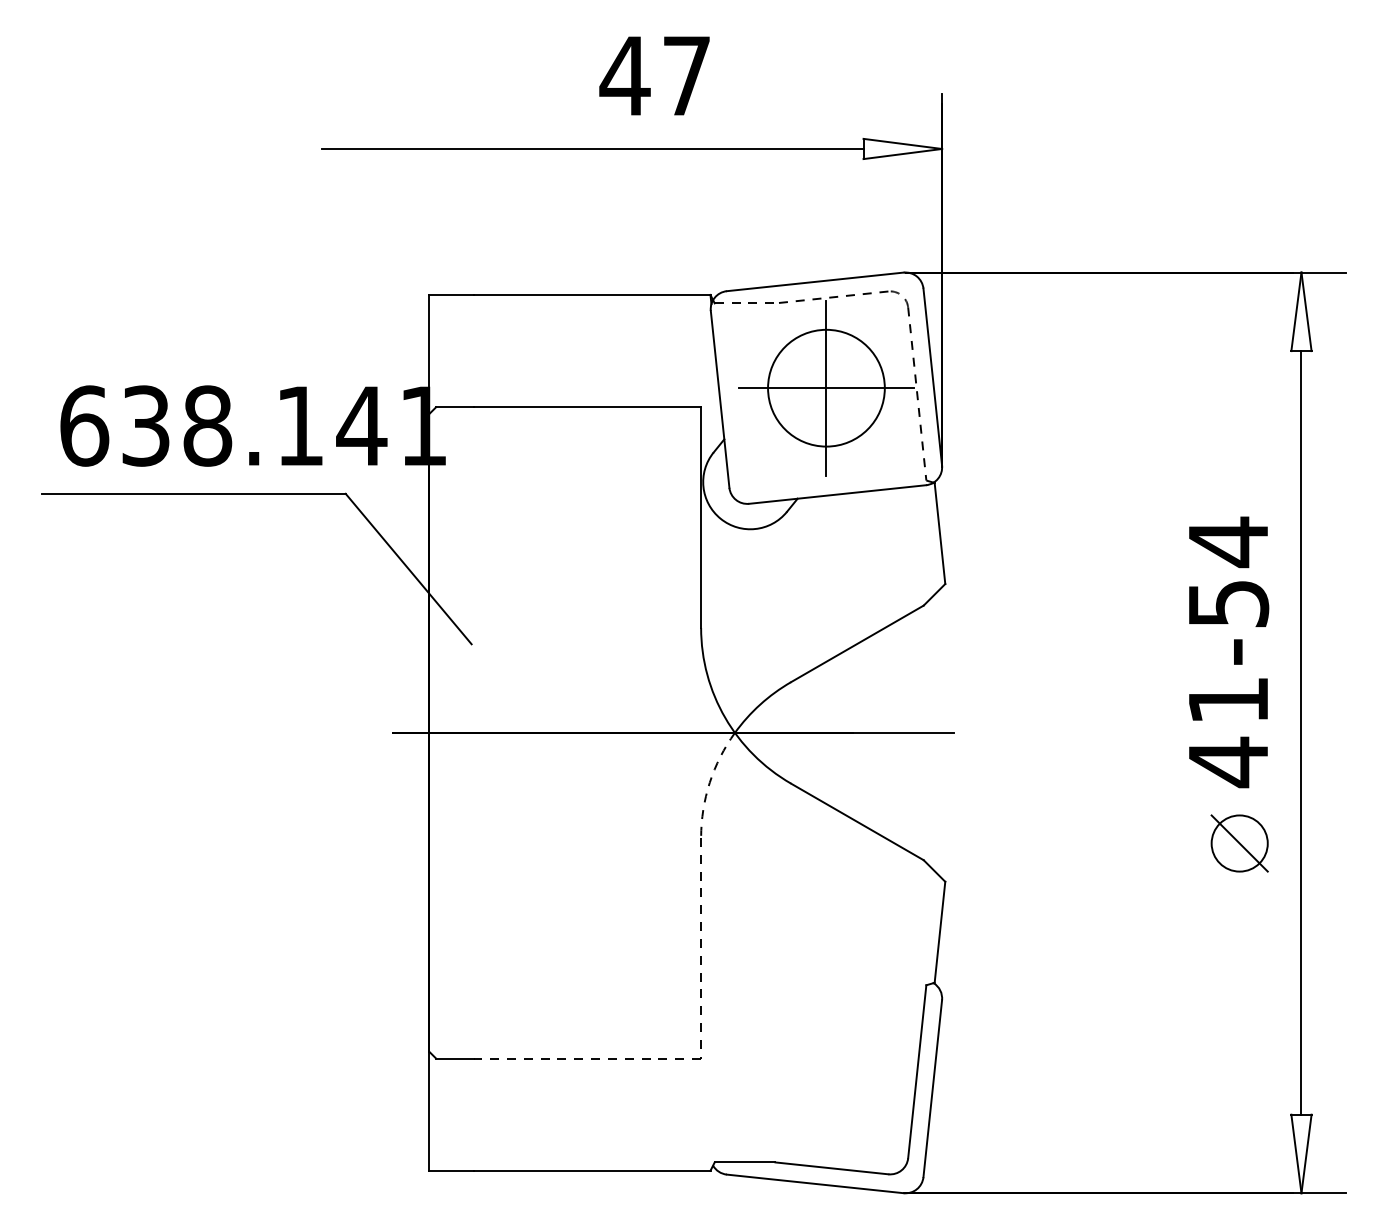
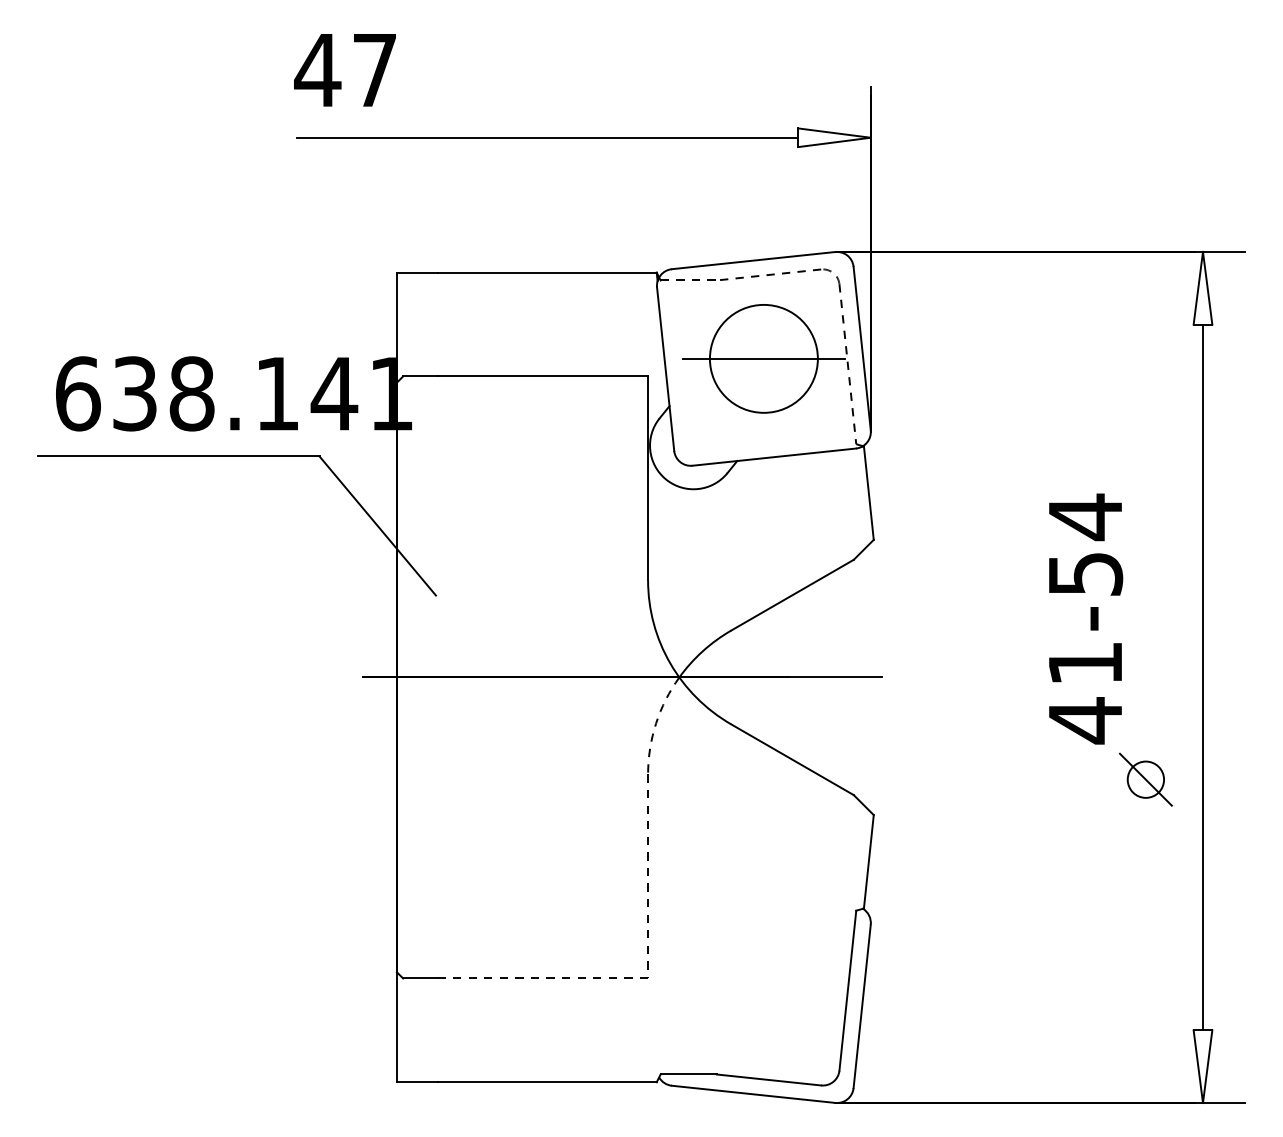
text: (653, 76) -> (344, 70), moved
line: (825, 387) -> (763, 358), removed
text: (1229, 651) -> (1086, 618), moved
circle: (1239, 843) -> (1145, 779), size x0.7

